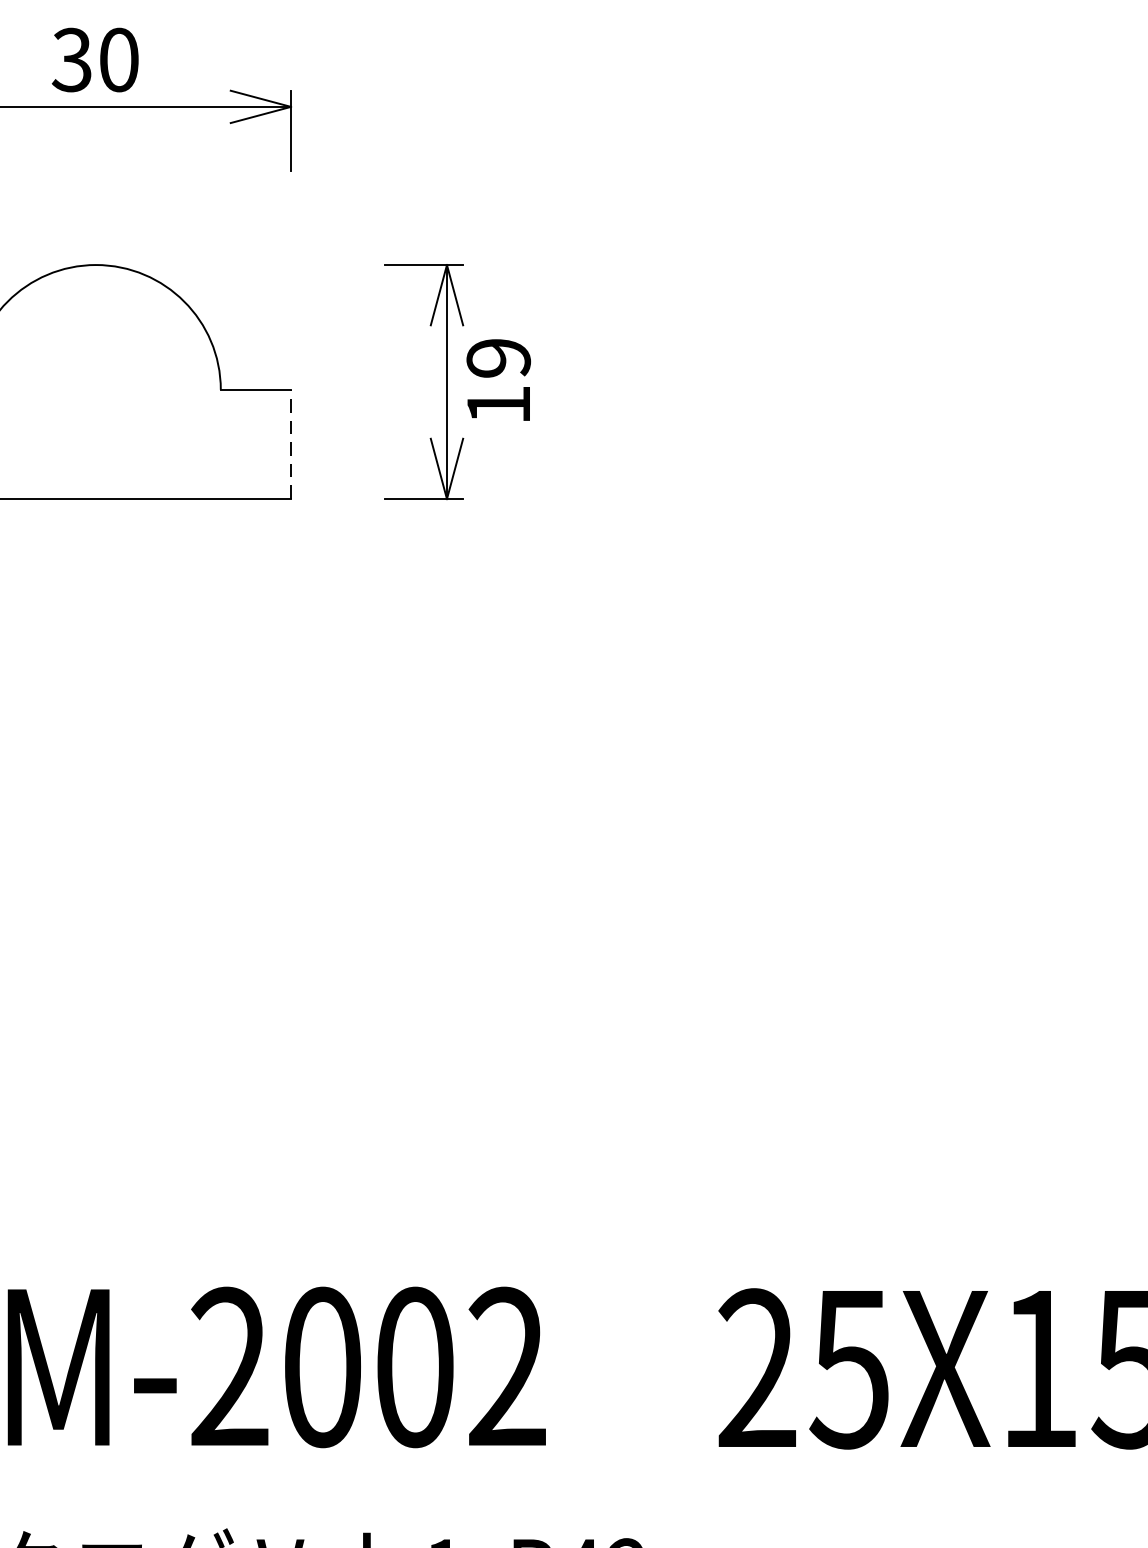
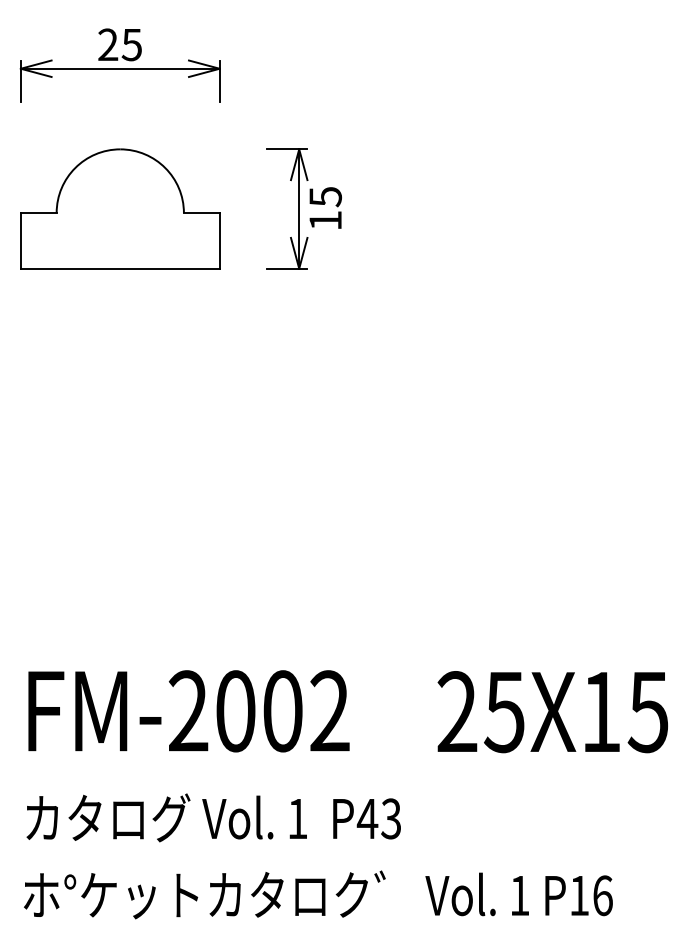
text: (94, 59) -> (119, 44), 30 -> 25
text: (498, 359) -> (325, 197), 19 -> 15
line: (290, 443) -> (219, 240), dashed -> solid

